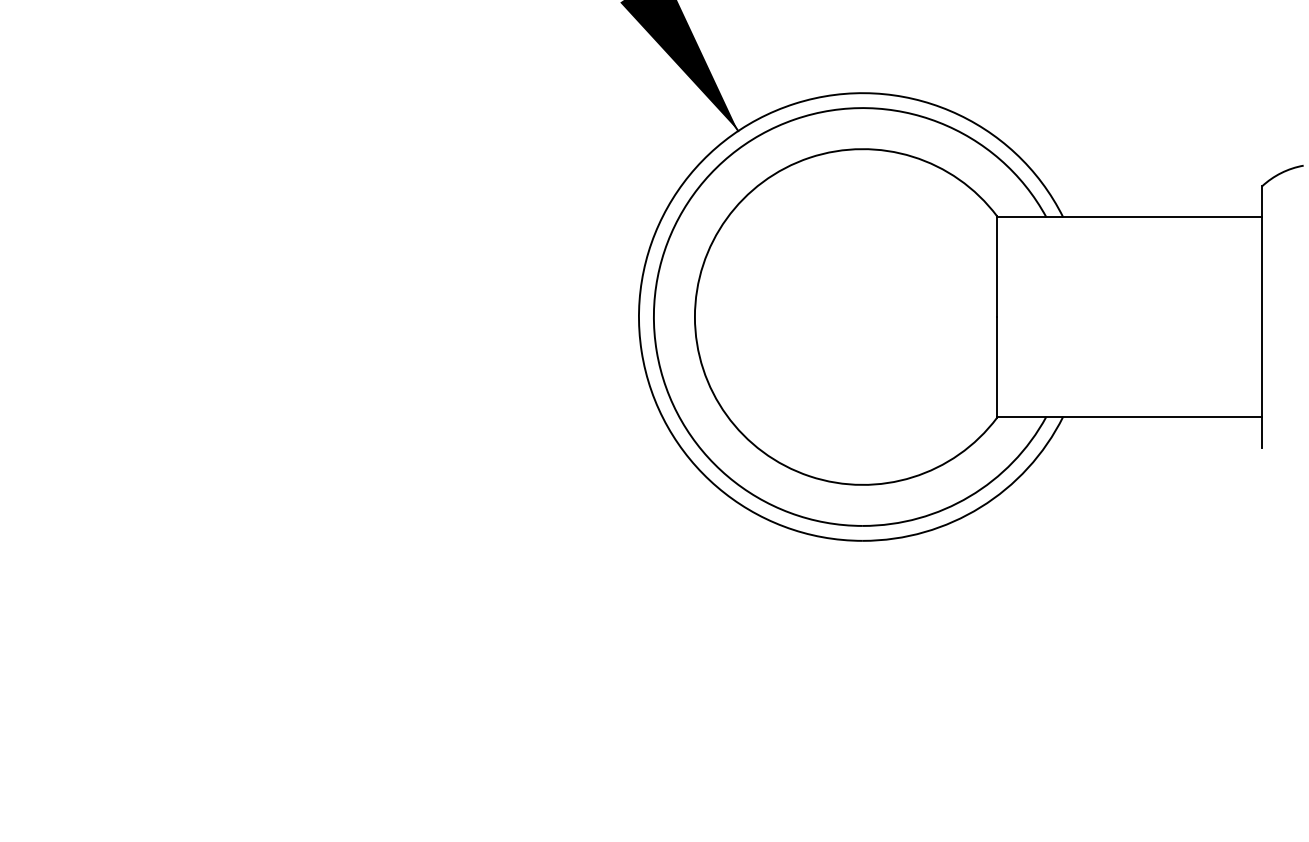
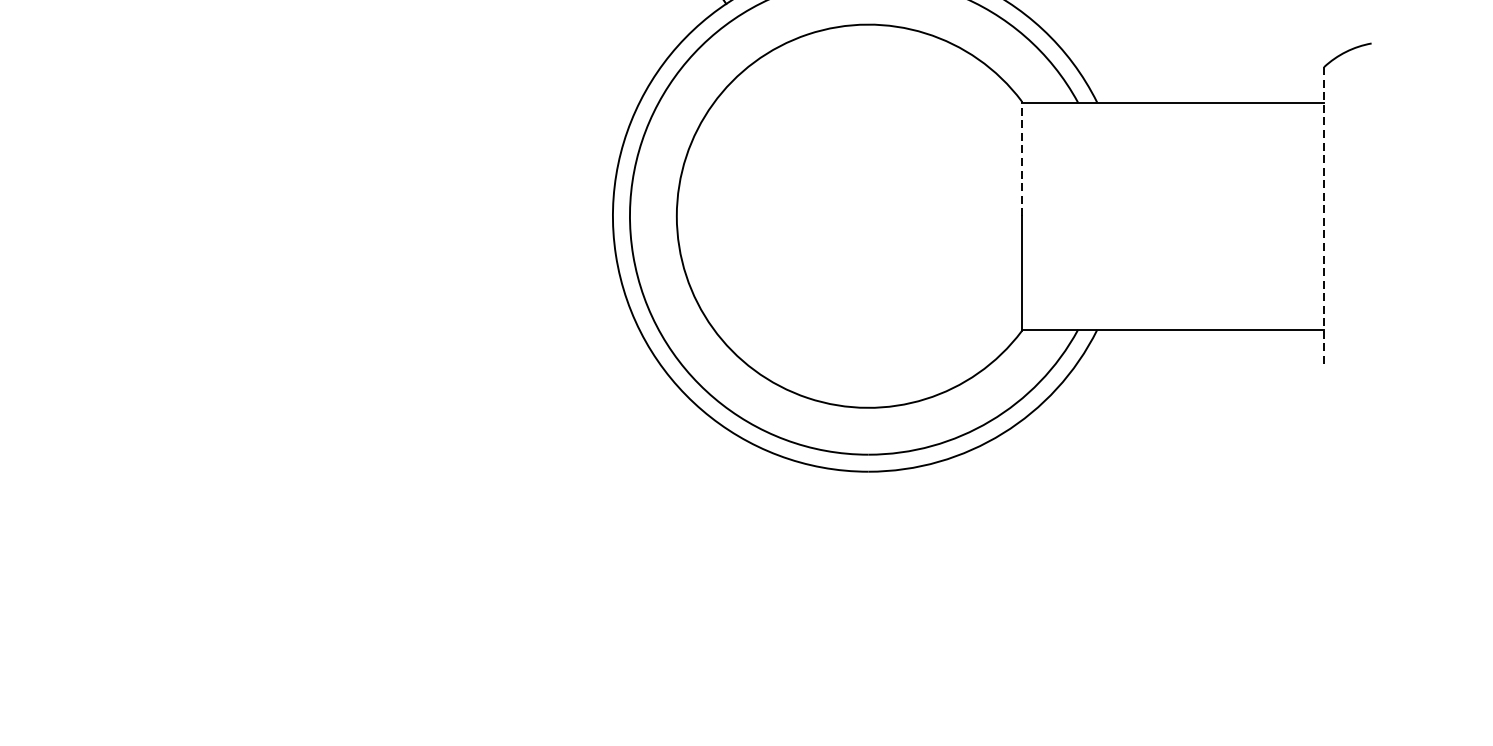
line: (997, 266) -> (1022, 158), solid -> dashed
line: (1261, 317) -> (1323, 216), solid -> dashed

